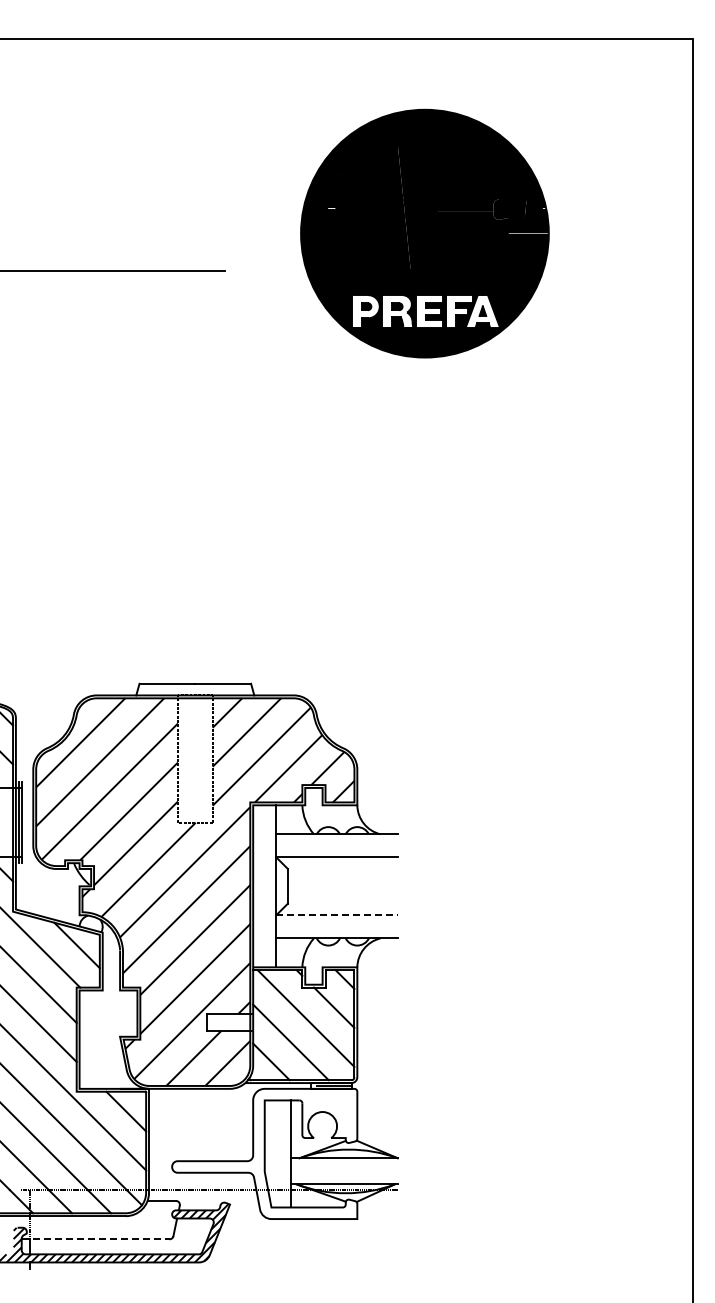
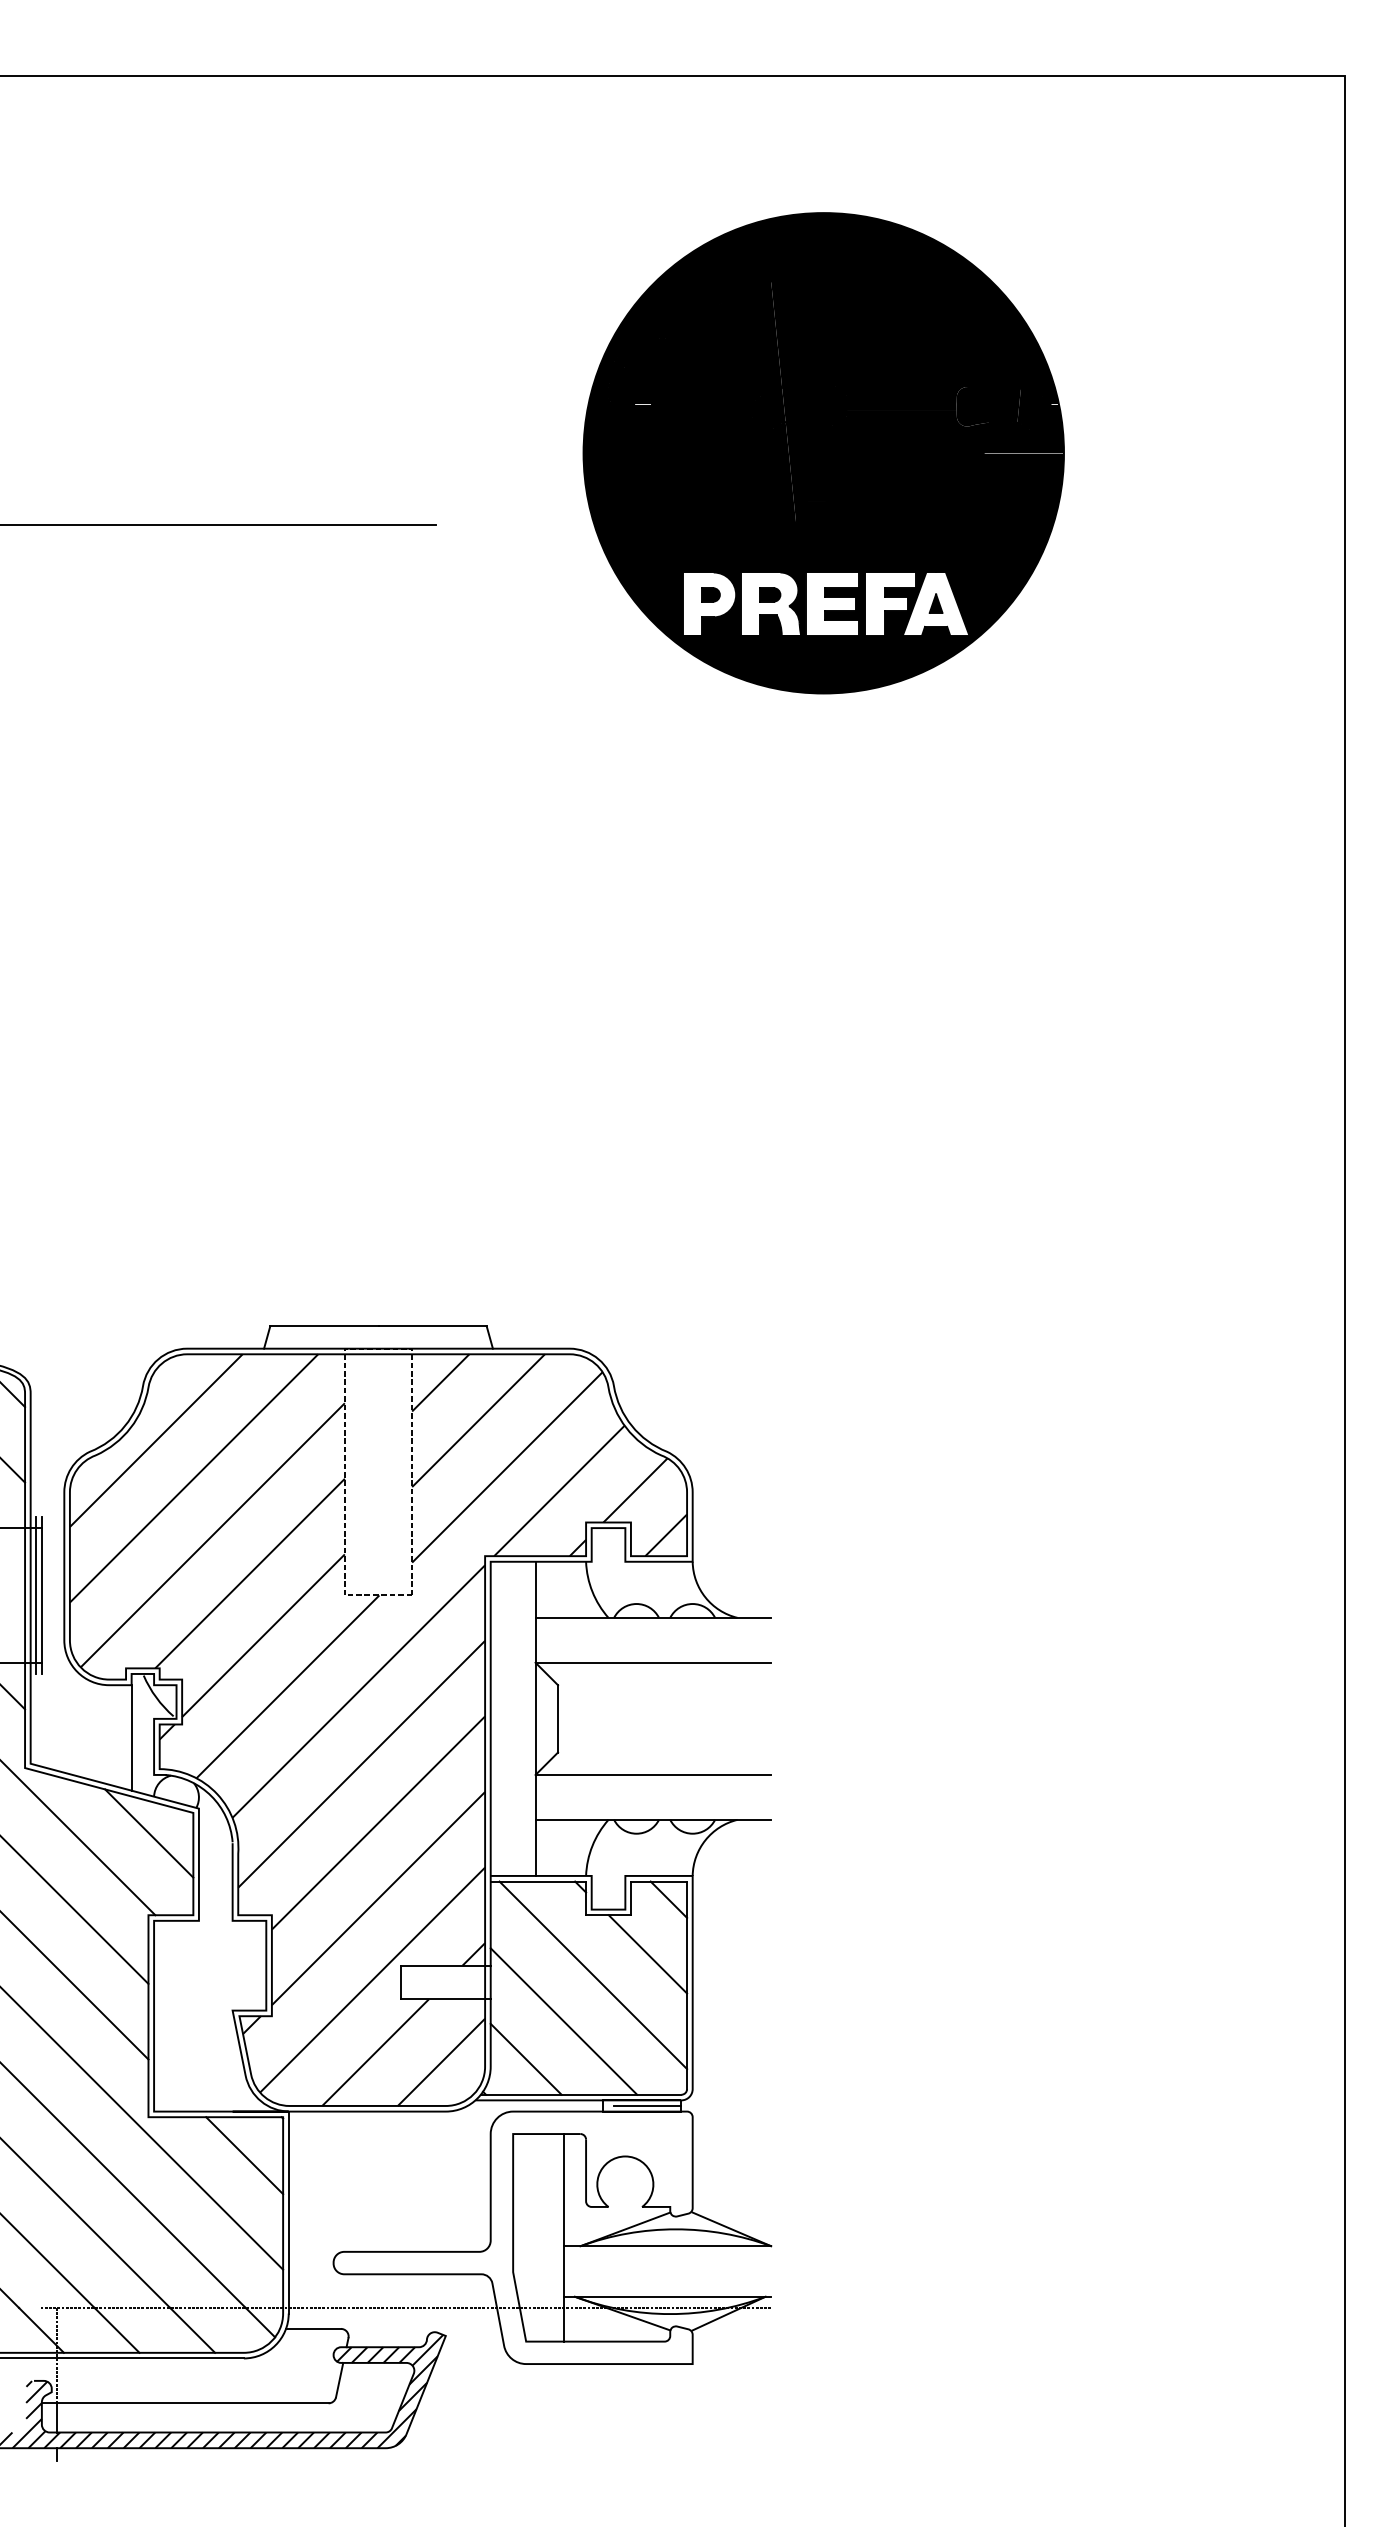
line: (68, 895) -> (132, 1736), added
line: (337, 915) -> (654, 1775), dashed -> solid
line: (95, 1239) -> (184, 2403), dashed -> solid

